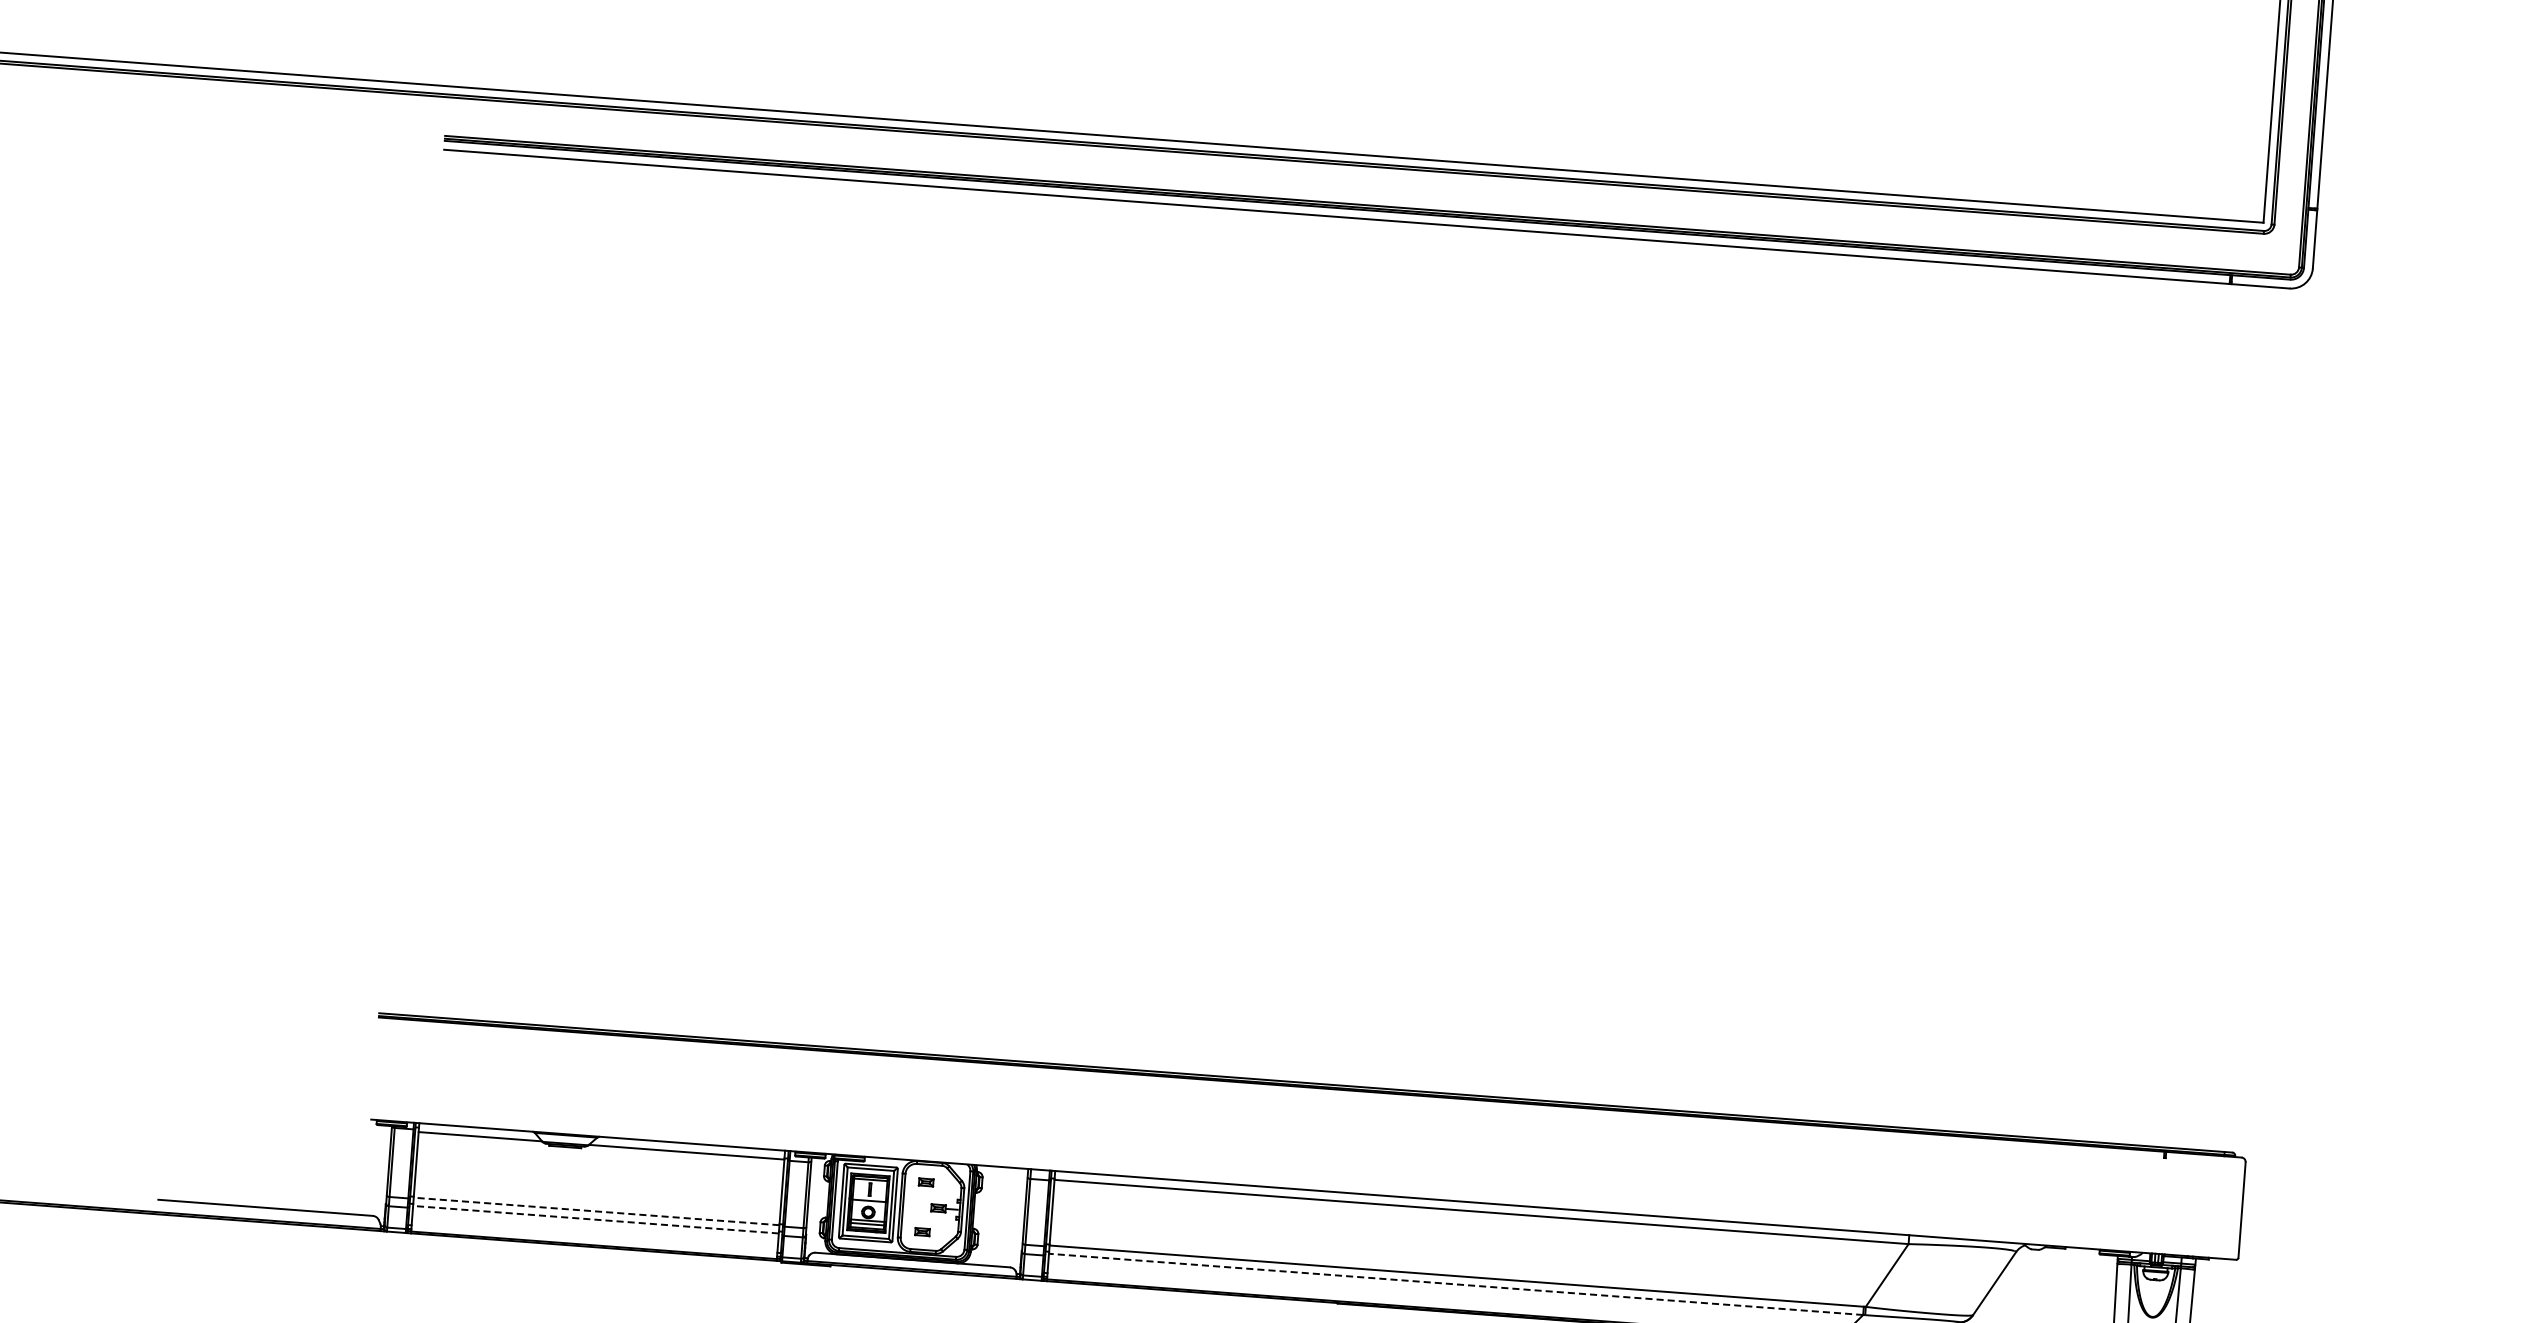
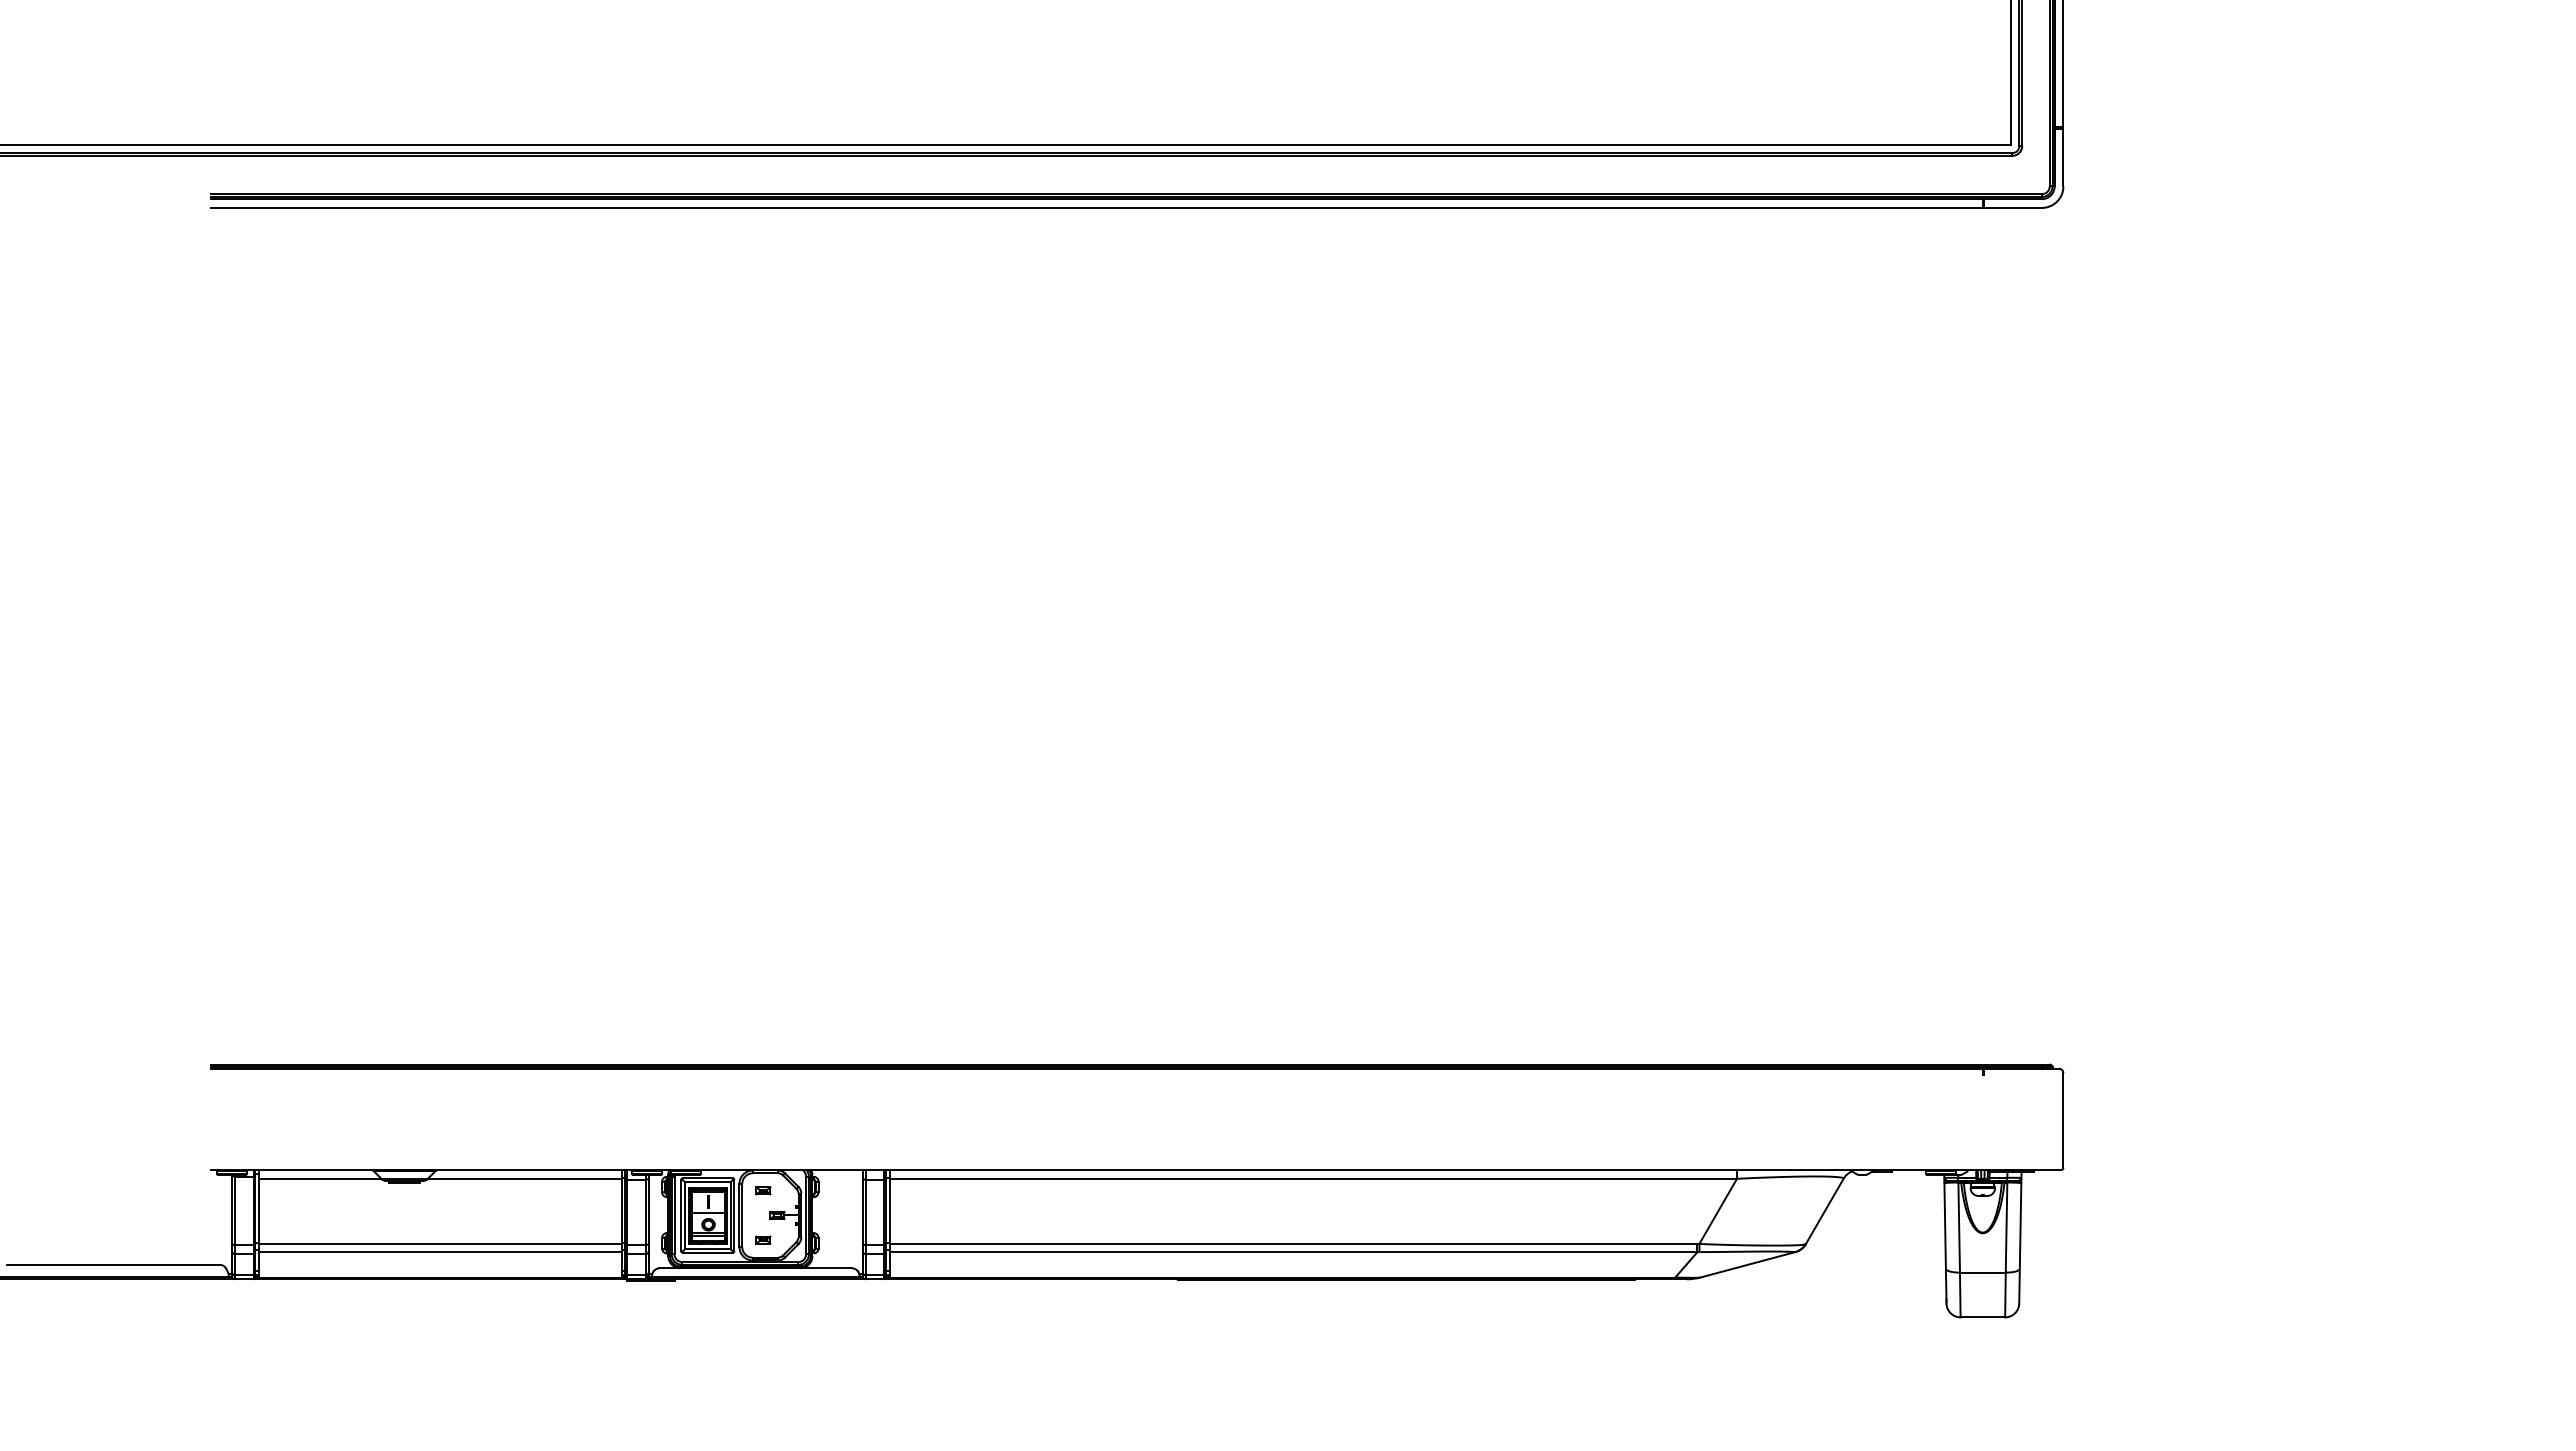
line: (595, 1210) -> (439, 1243), dashed -> solid
line: (595, 1220) -> (439, 1252), dashed -> solid
line: (1455, 1284) -> (1293, 1252), dashed -> solid

